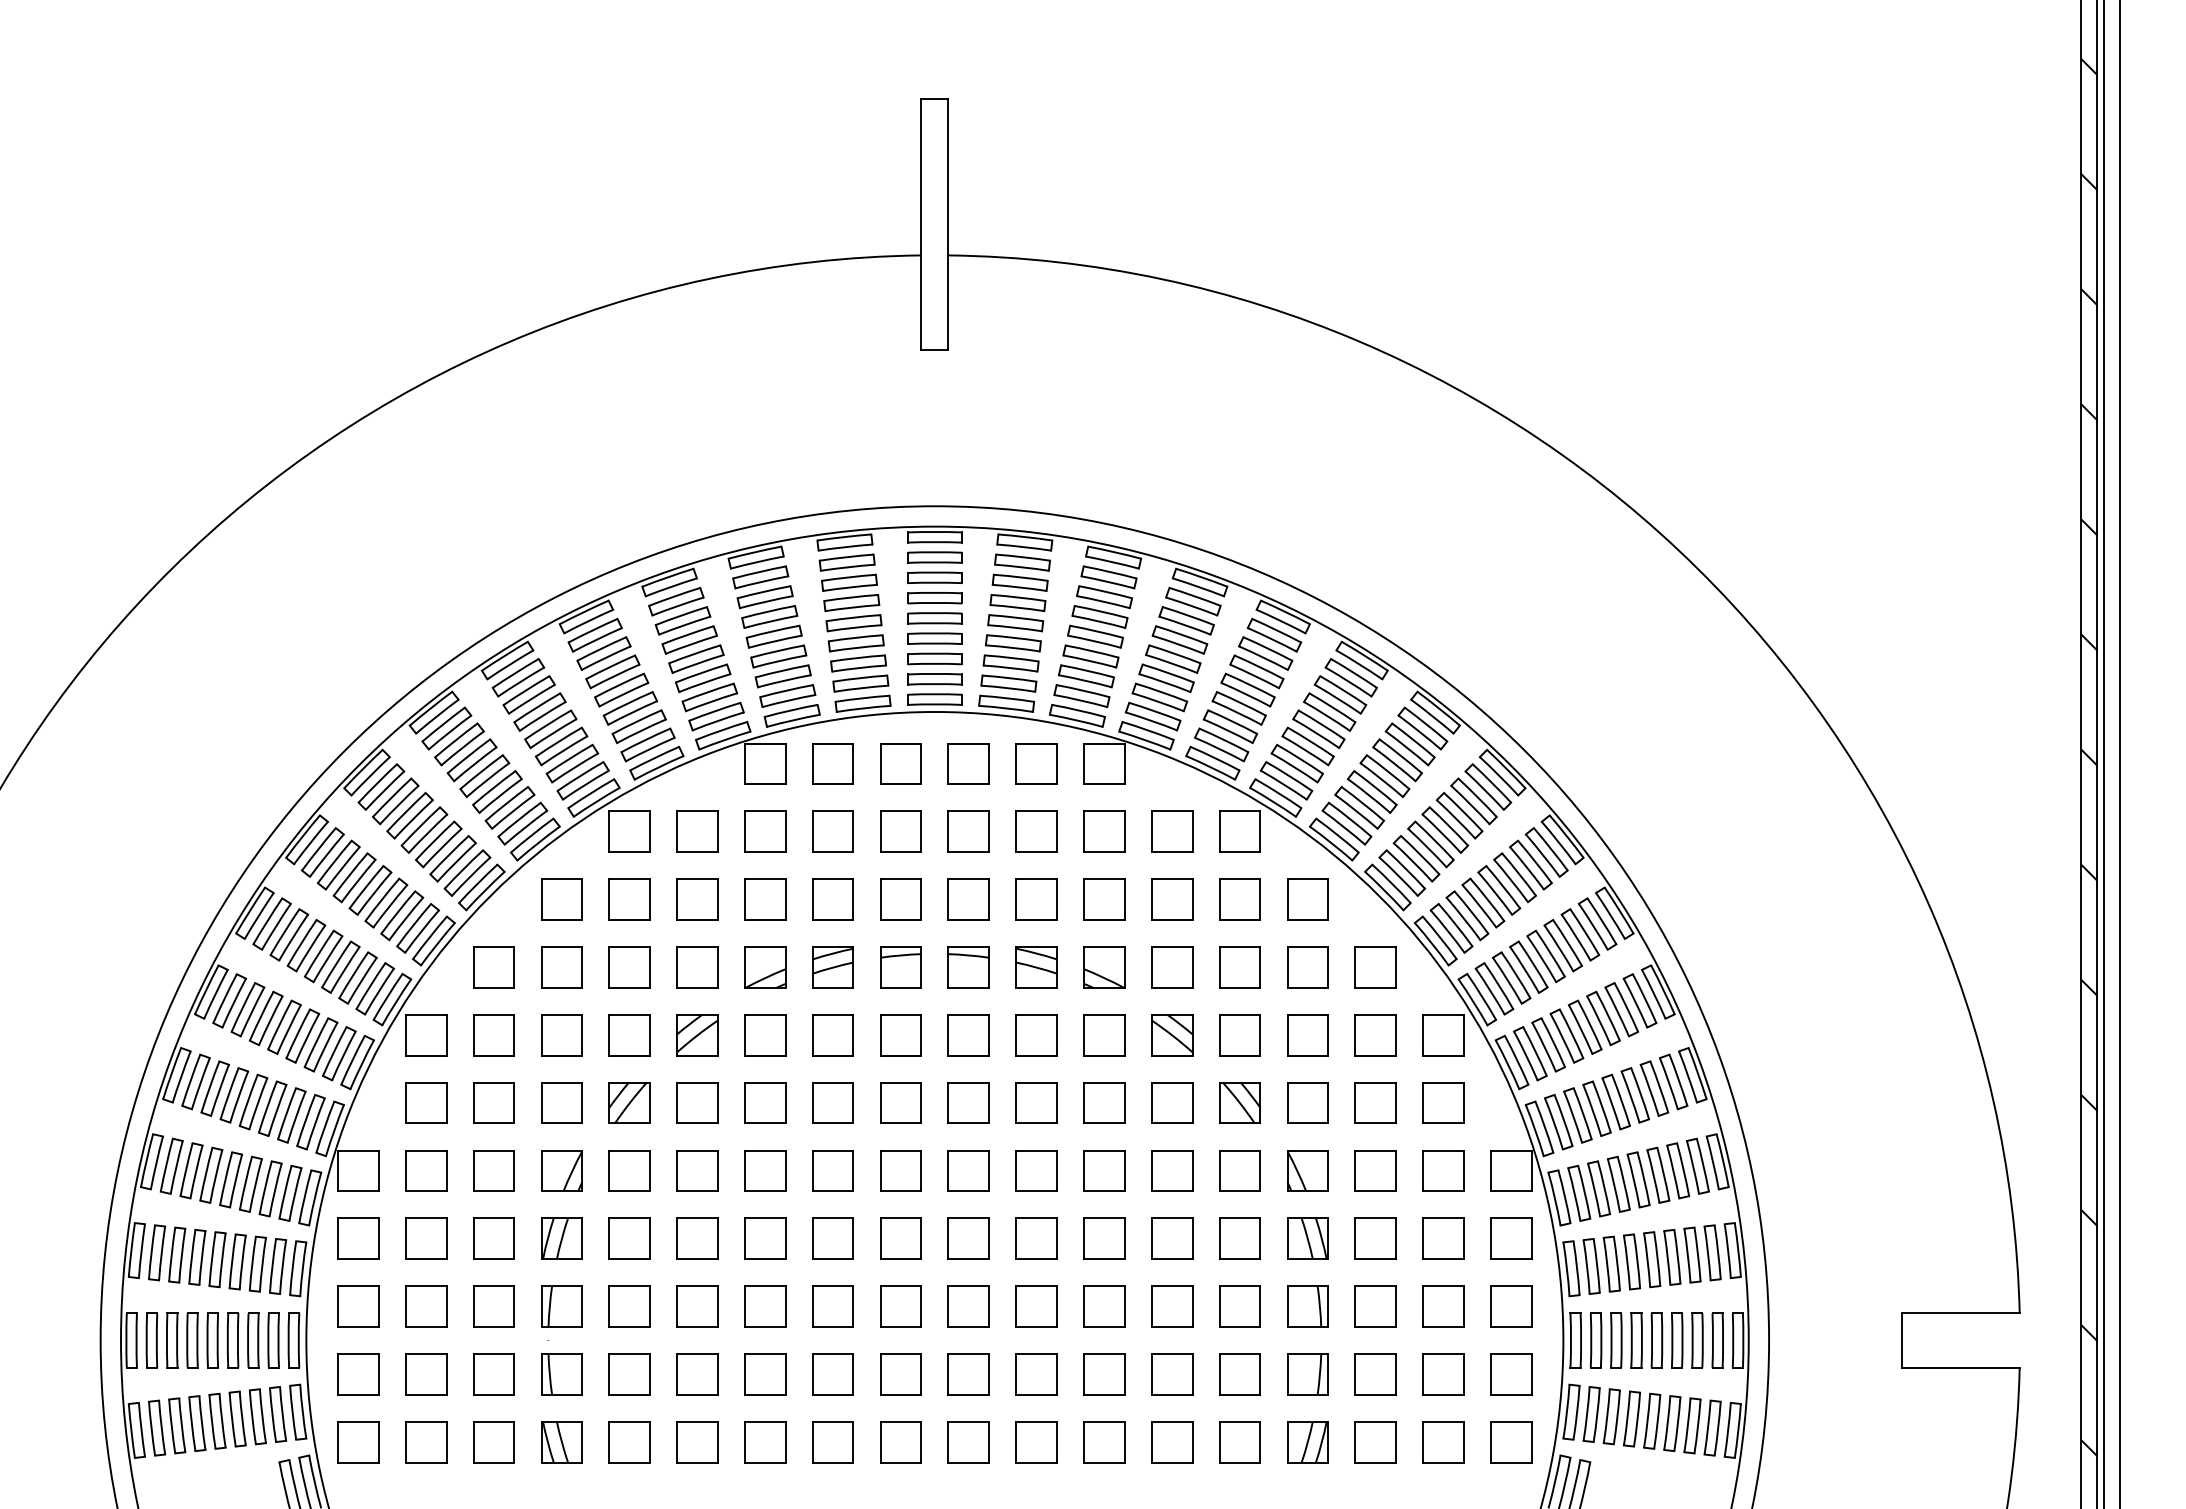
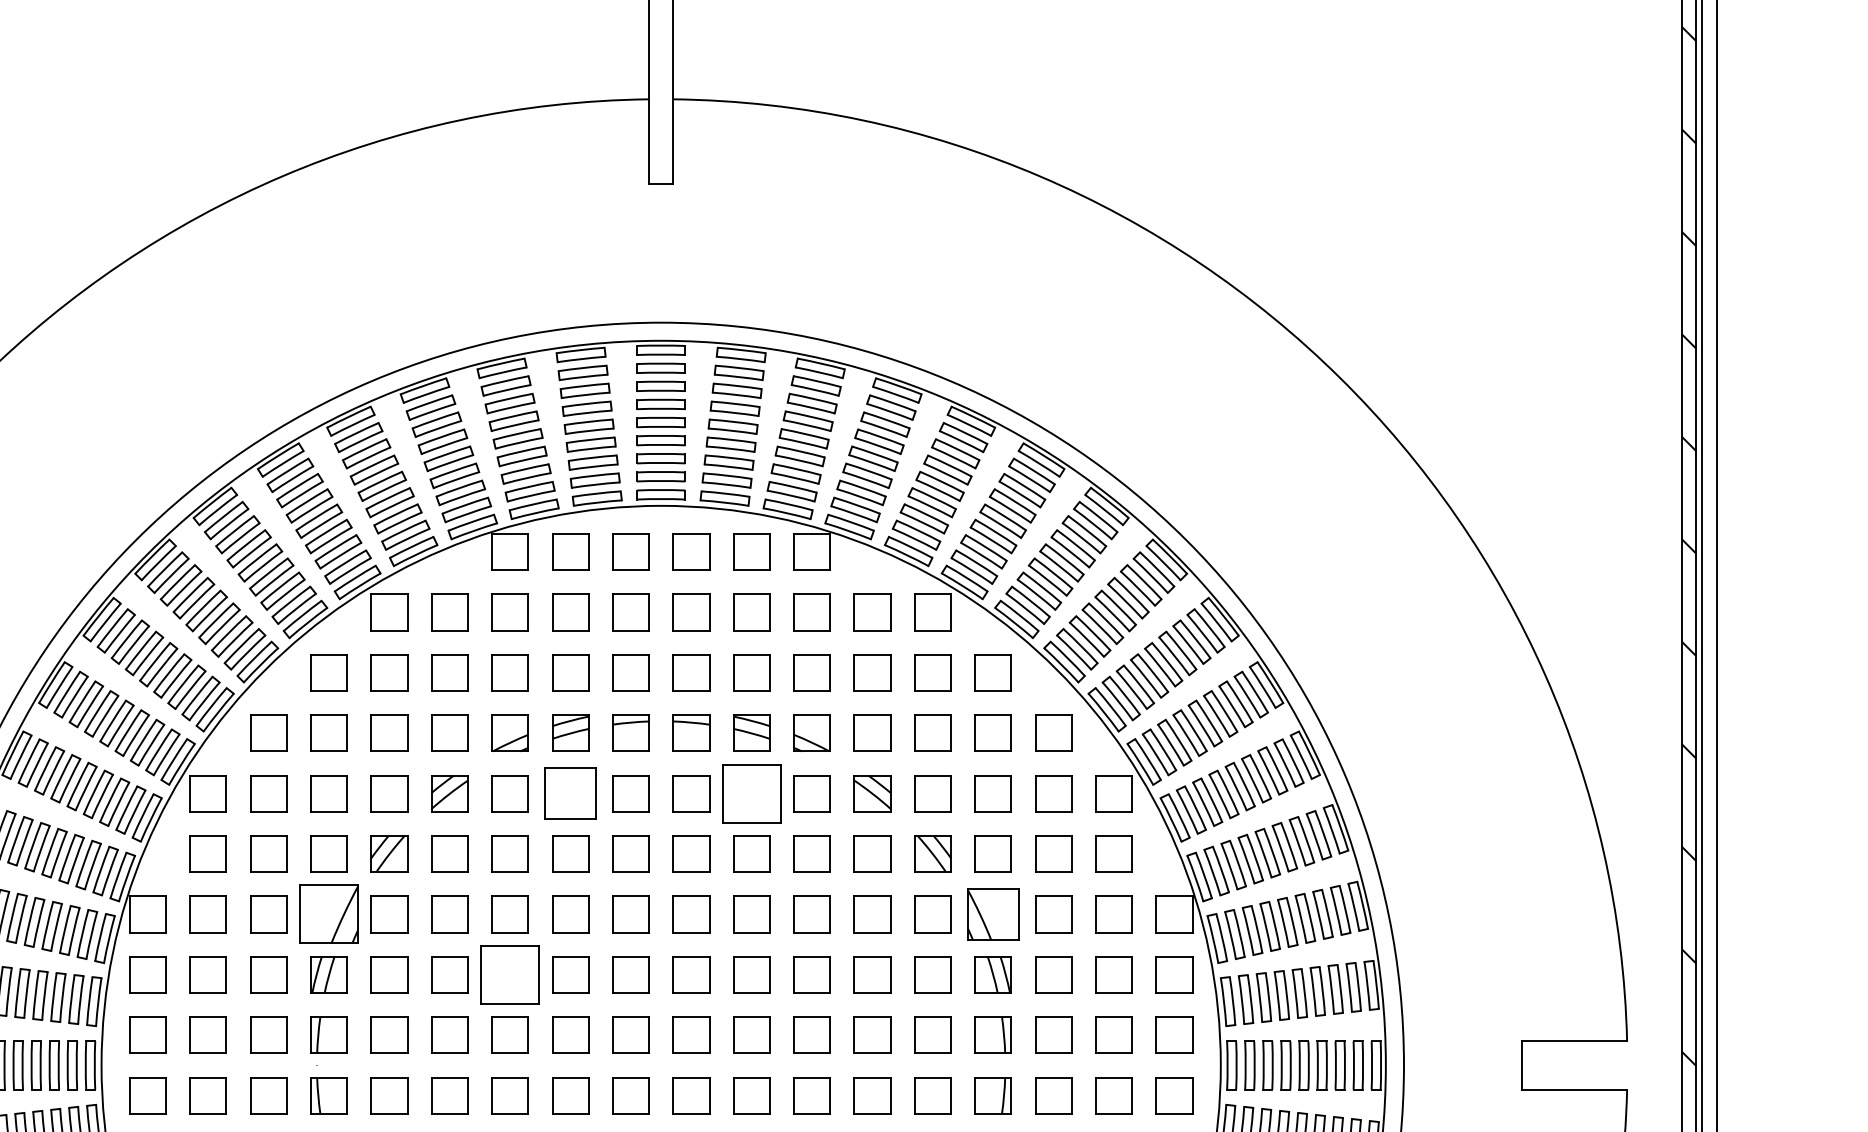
part: (832, 1035) -> (570, 793), size x1.4
part: (1036, 1035) -> (751, 793), size x1.6
part: (561, 1170) -> (328, 914), size x1.6
part: (1307, 1170) -> (992, 914), size x1.4
part: (765, 1238) -> (510, 974), size x1.6

